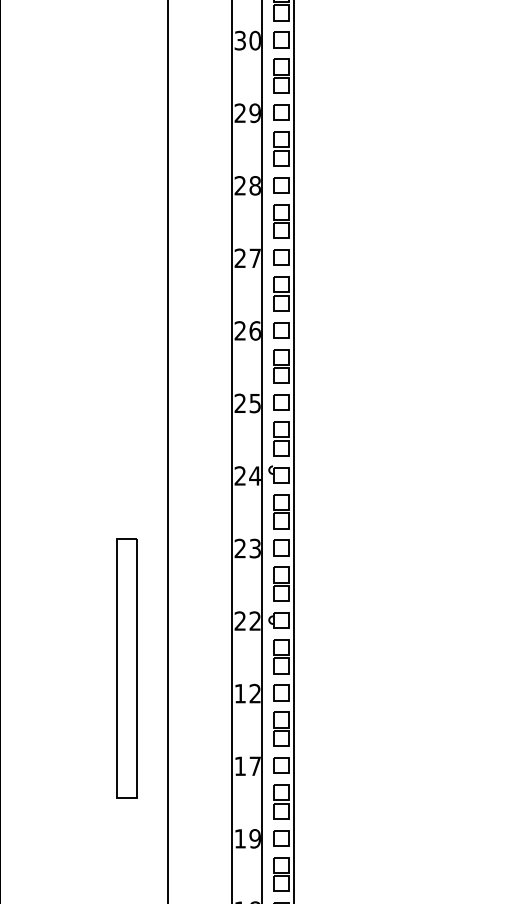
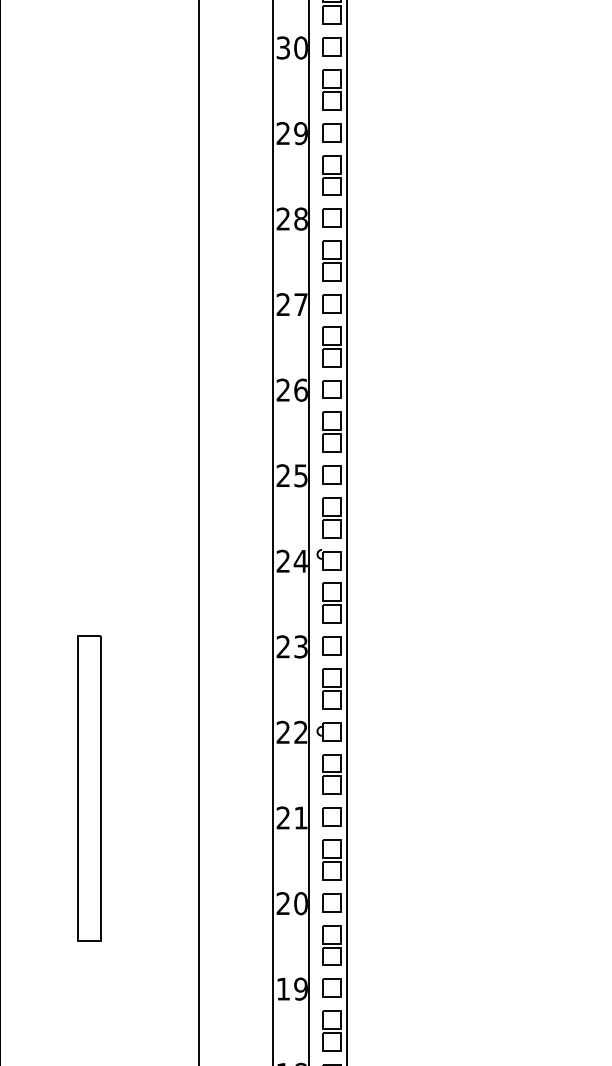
part: (126, 668) -> (89, 788), moved
text: (247, 693) -> (291, 817), 12 -> 21
text: (247, 766) -> (291, 903), 17 -> 20

